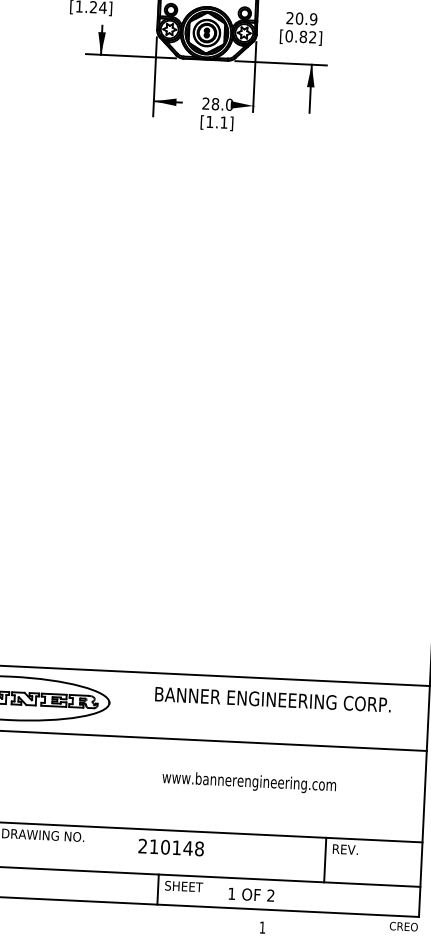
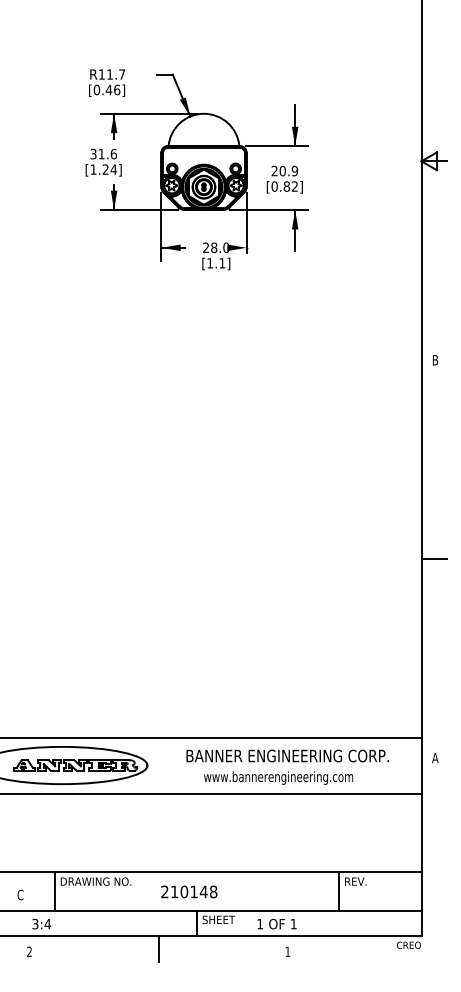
text: (249, 781) -> (278, 777), moved
text: (171, 847) -> (189, 891), moved
text: (270, 894) -> (293, 923), 2 -> 1
line: (112, 917) -> (158, 949), added

